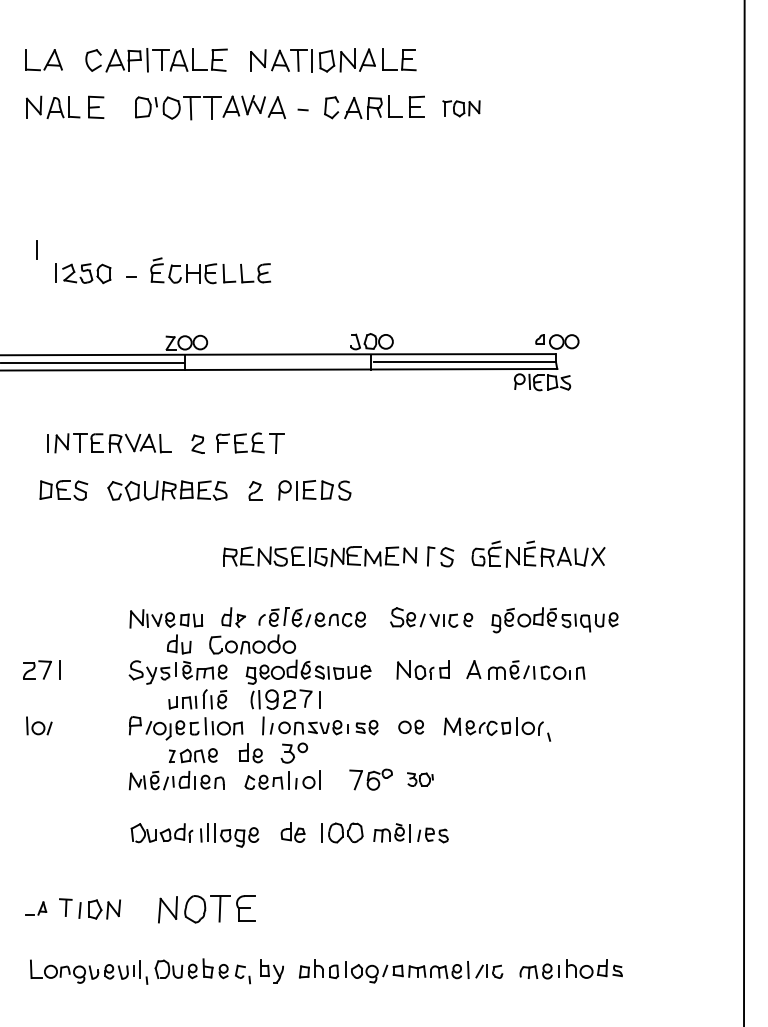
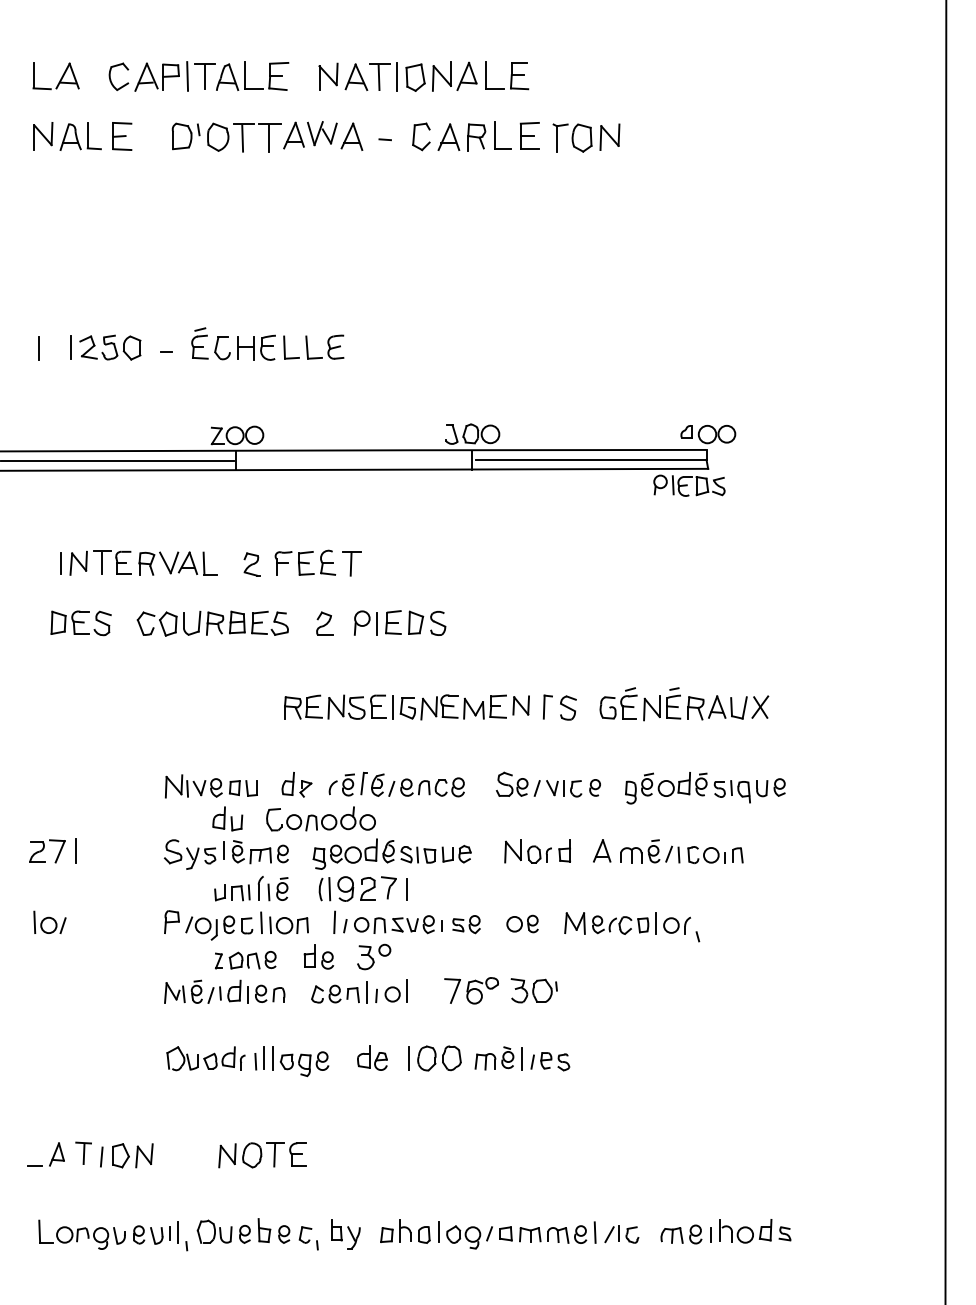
part: (461, 108) -> (586, 137), size x1.43
line: (36, 249) -> (38, 347), moved
part: (420, 779) -> (534, 990), size x1.43
part: (36, 908) -> (46, 1154), size x1.43
part: (206, 908) -> (262, 1154), size x0.71

